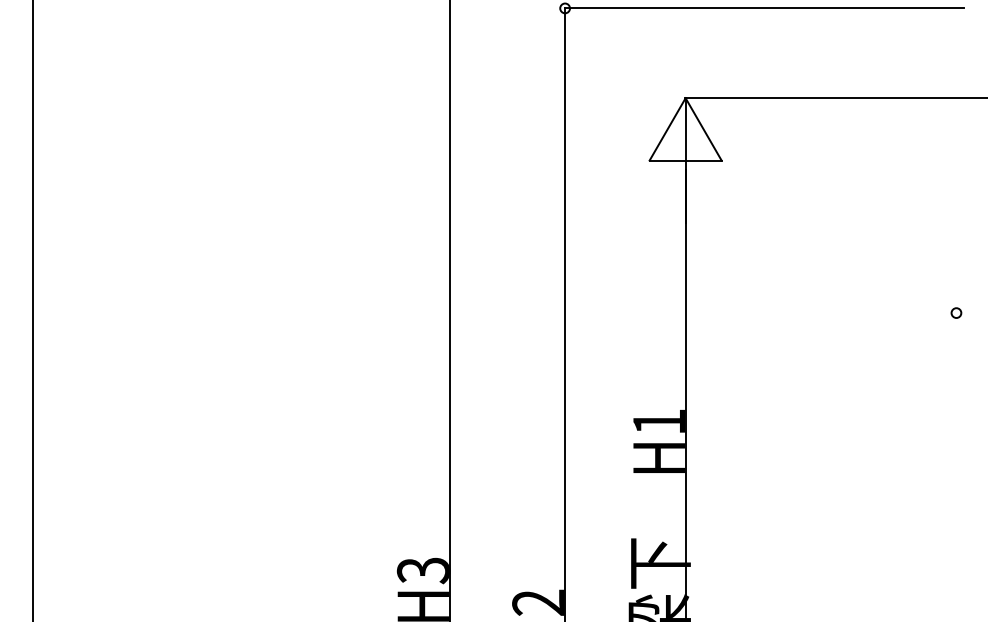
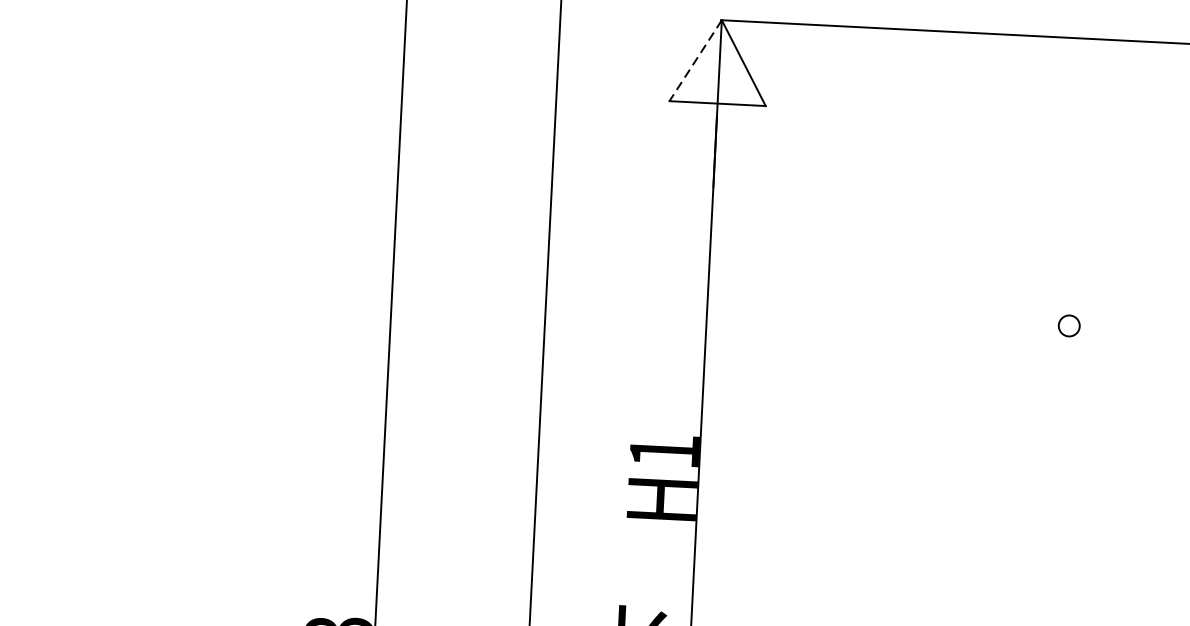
line: (667, 129) -> (695, 60), solid -> dashed
circle: (956, 312) -> (1069, 325), size x1.6

